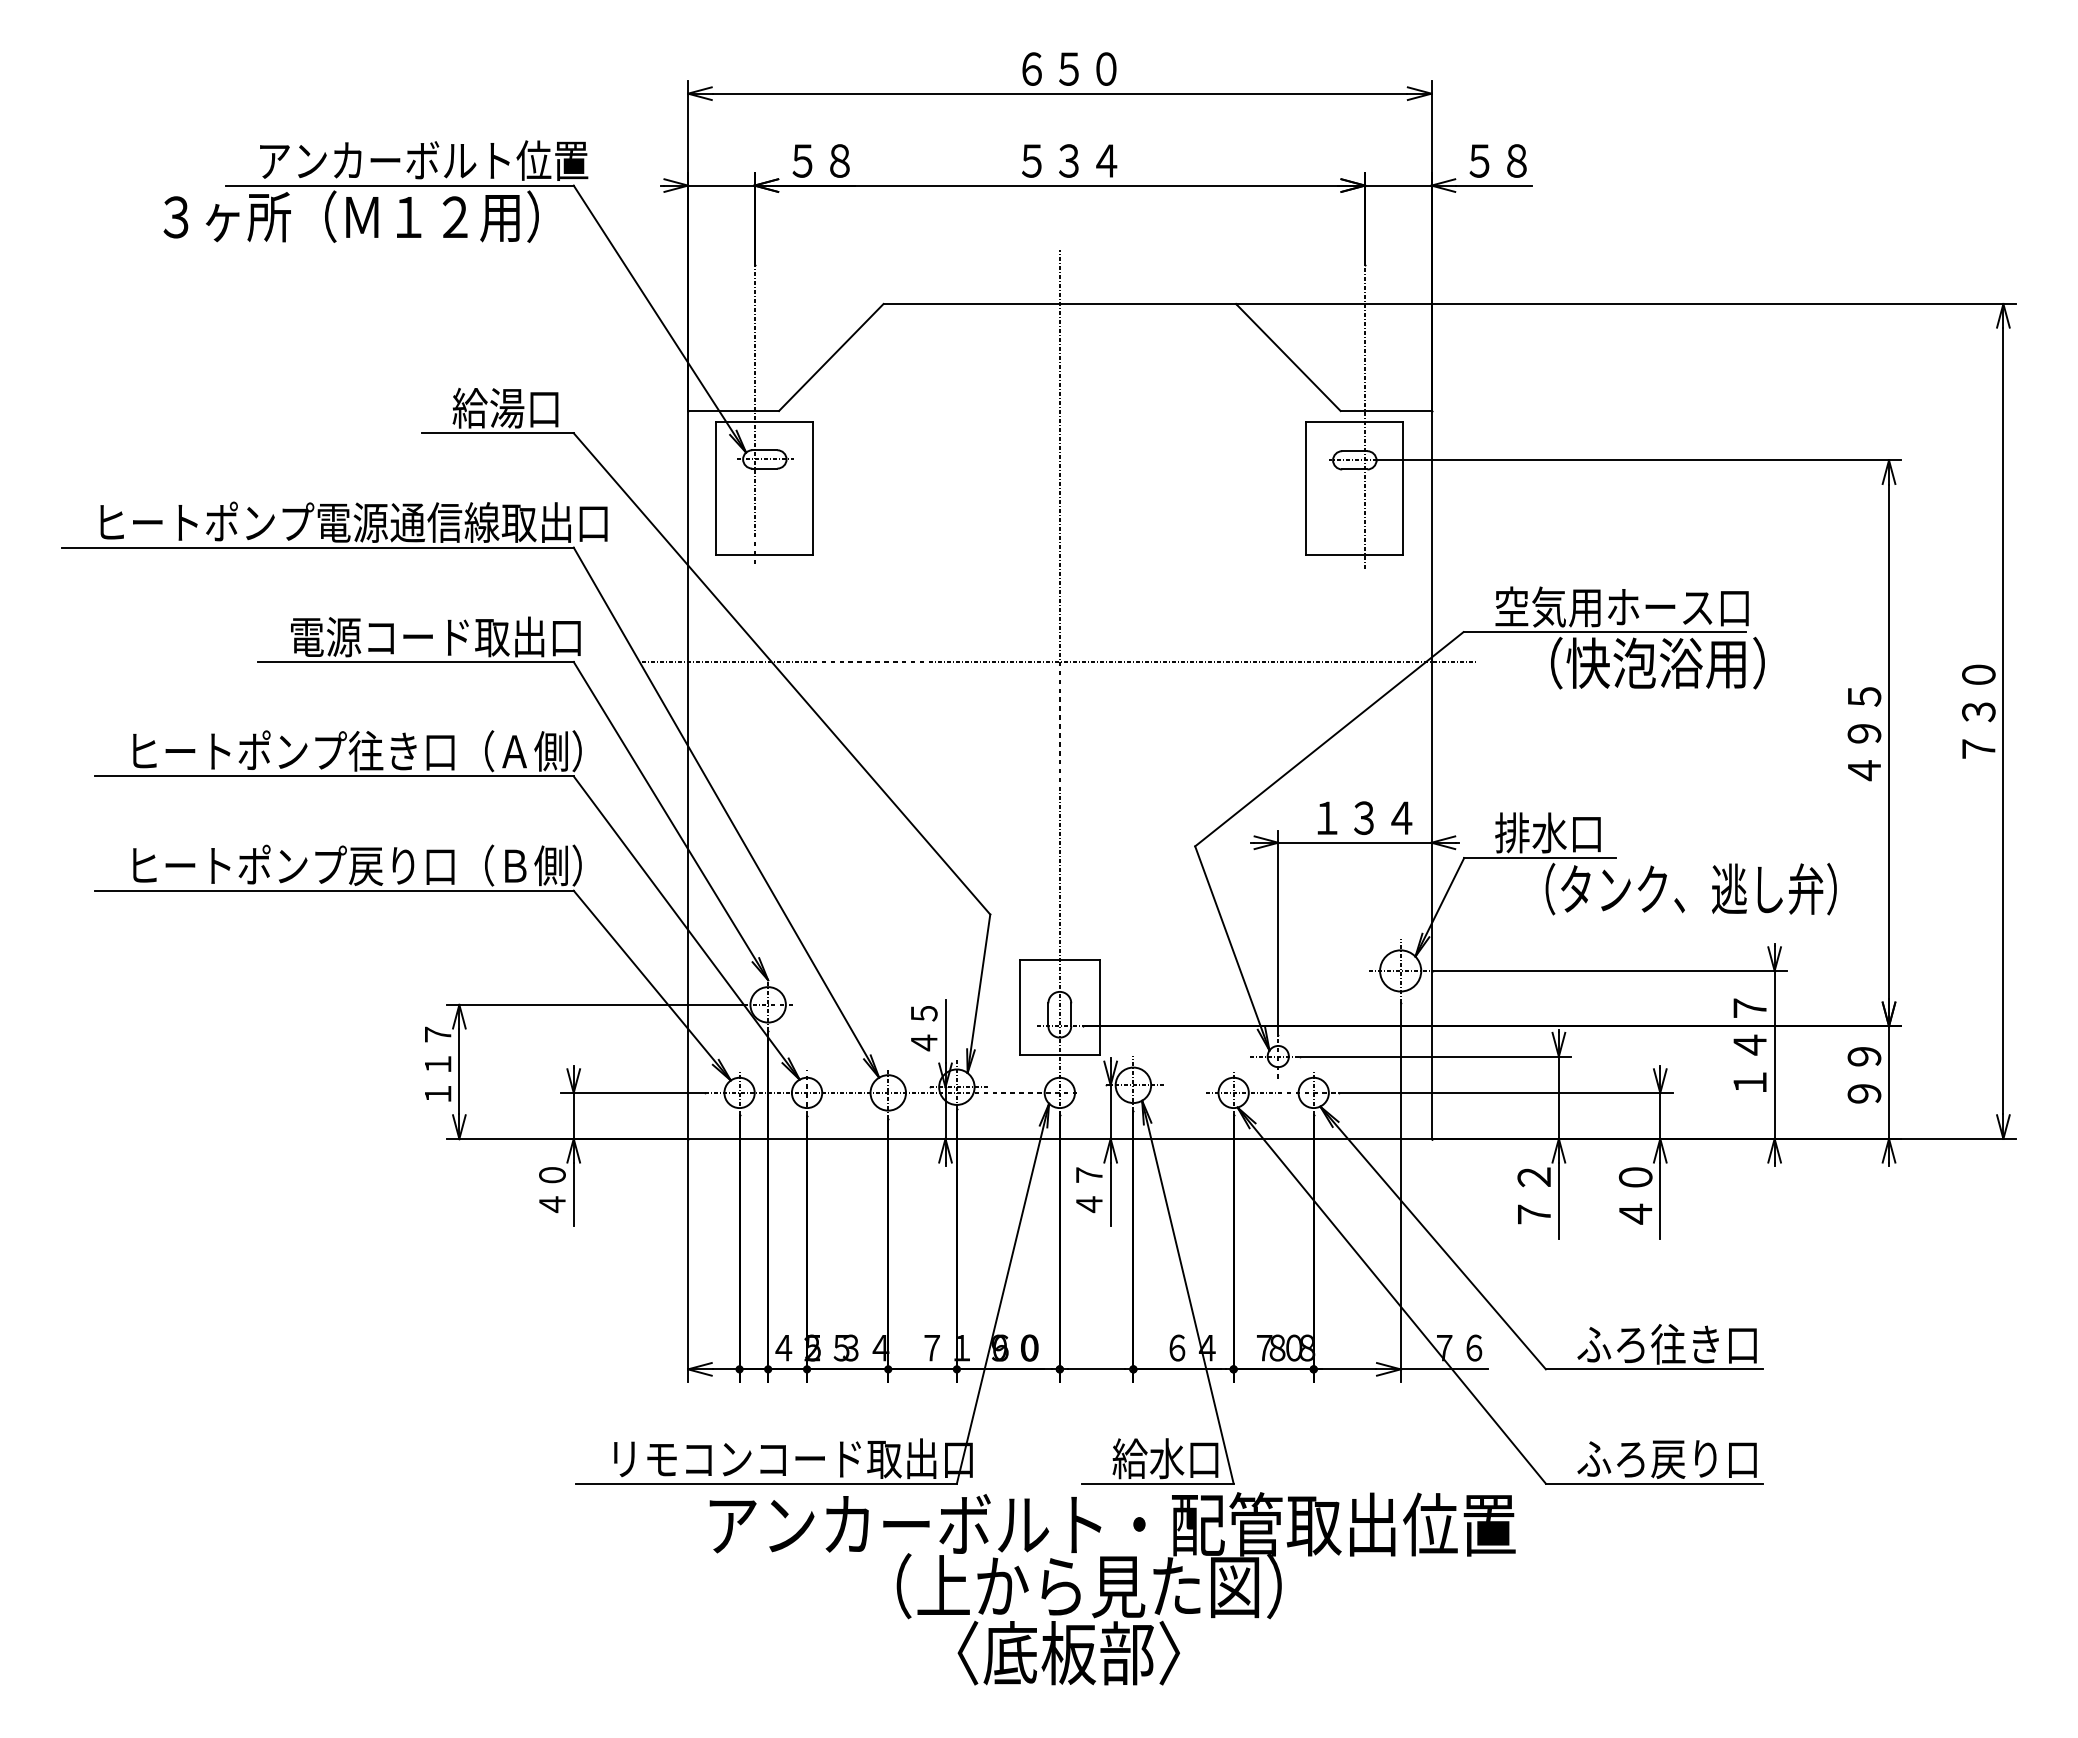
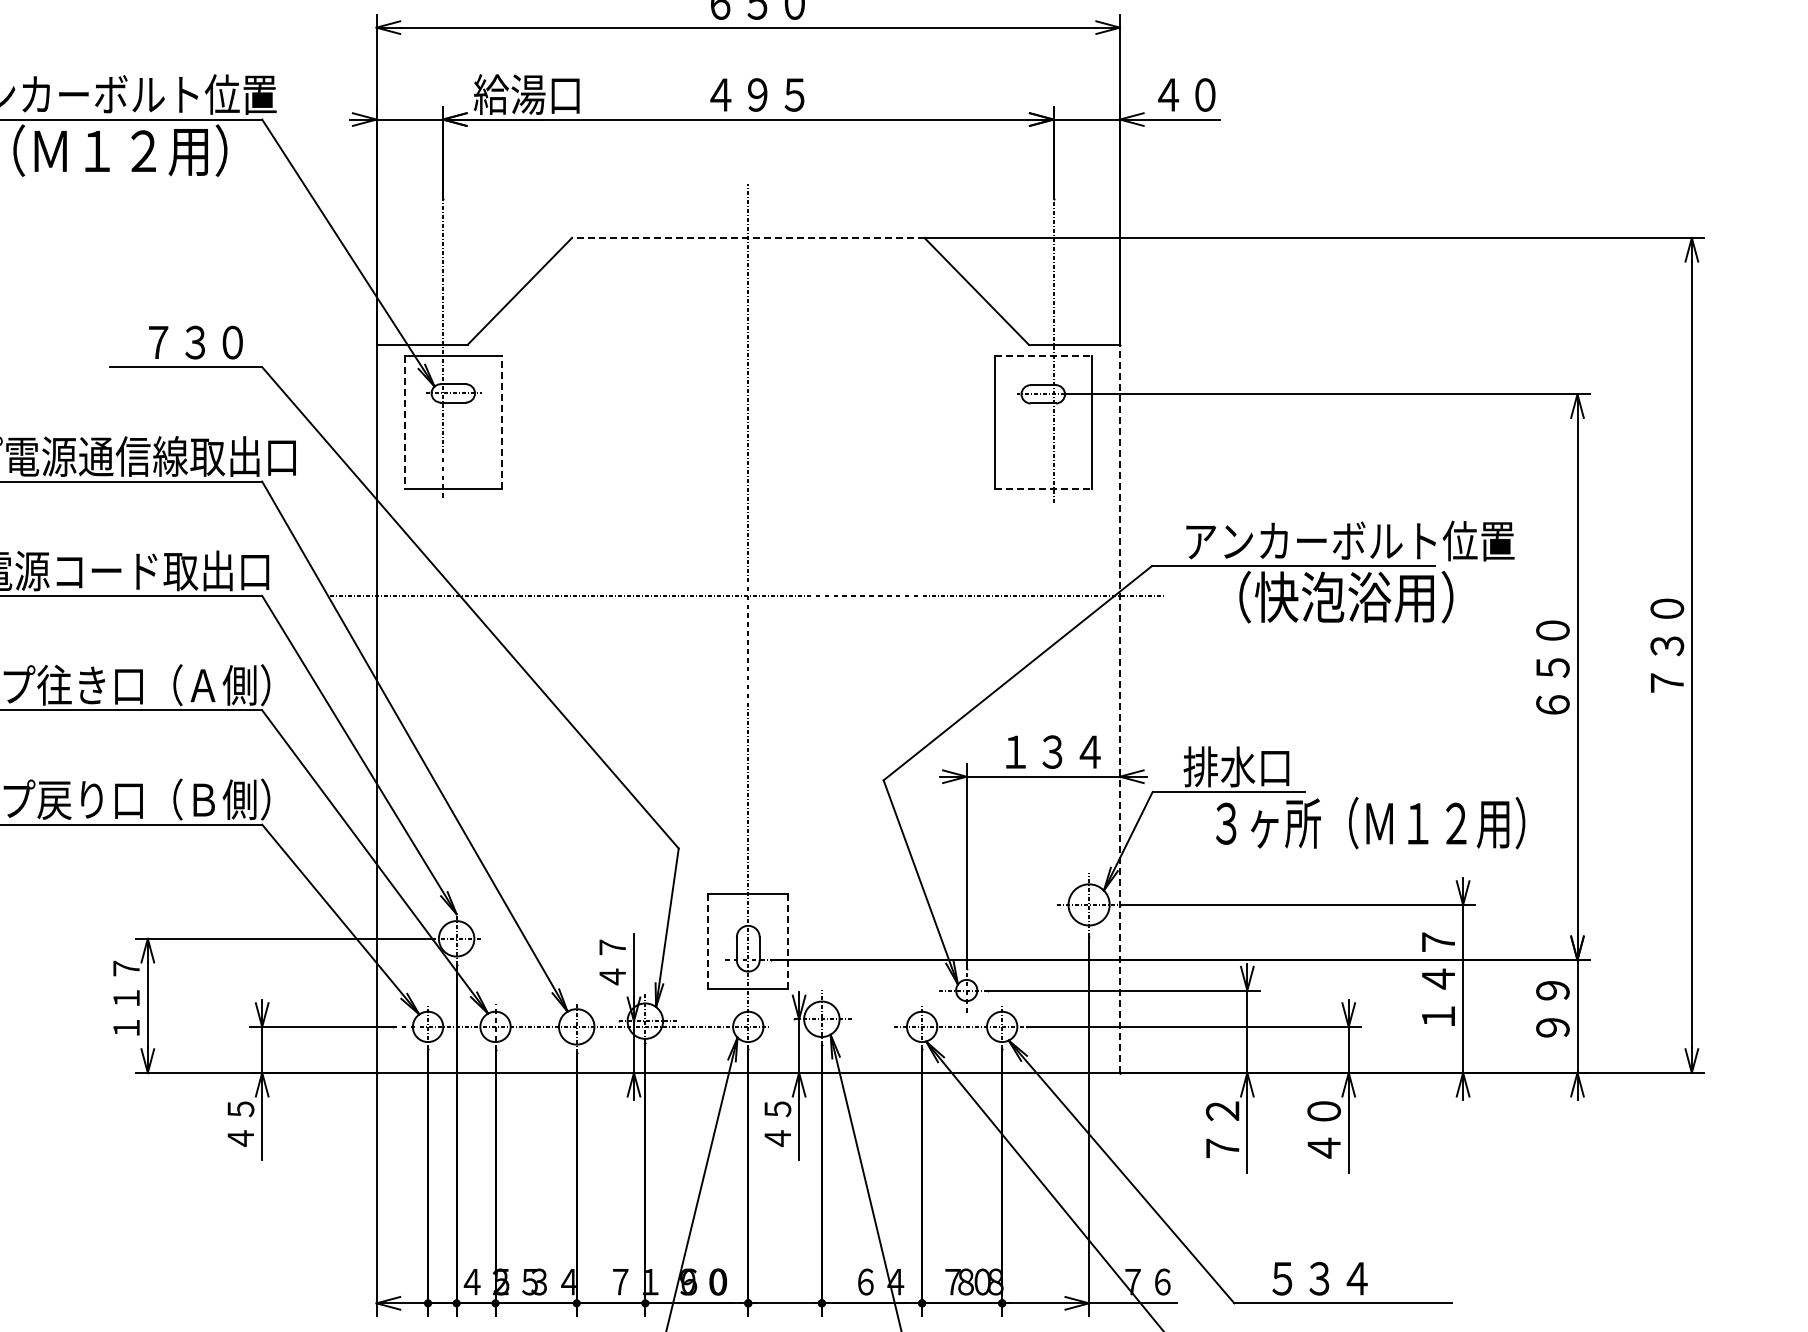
text: (838, 160) -> (526, 94), ５８ -> 給湯口
text: (1069, 160) -> (757, 94), ５３４ -> ４９５
text: (1497, 160) -> (1185, 94), ５８ -> ４０
line: (1059, 303) -> (747, 237), solid -> dashed
text: (505, 407) -> (193, 341), 給湯口 -> ７３０
line: (1354, 422) -> (1042, 356), solid -> dashed
line: (813, 487) -> (501, 421), solid -> dashed
line: (716, 488) -> (404, 422), solid -> dashed
line: (1354, 554) -> (1042, 488), solid -> dashed
text: (1660, 606) -> (1348, 540), 空気用ホース口 -> アンカーボルト位置
text: (1864, 733) -> (1552, 667), ４９５ -> ６５０
line: (1431, 774) -> (1119, 708), solid -> dashed
text: (1675, 888) -> (1363, 822), （タンク、逃し弁） -> ３ヶ所（Ｍ１２用）
line: (1019, 1007) -> (707, 941), solid -> dashed
line: (1099, 1007) -> (787, 941), solid -> dashed
text: (924, 1013) -> (612, 947), ４５ -> ４７
text: (552, 1175) -> (240, 1109), ４０ -> ４５
text: (1089, 1175) -> (777, 1109), ４７ -> ４５
text: (1666, 1344) -> (1354, 1278), ふろ往き口 -> ５３４

